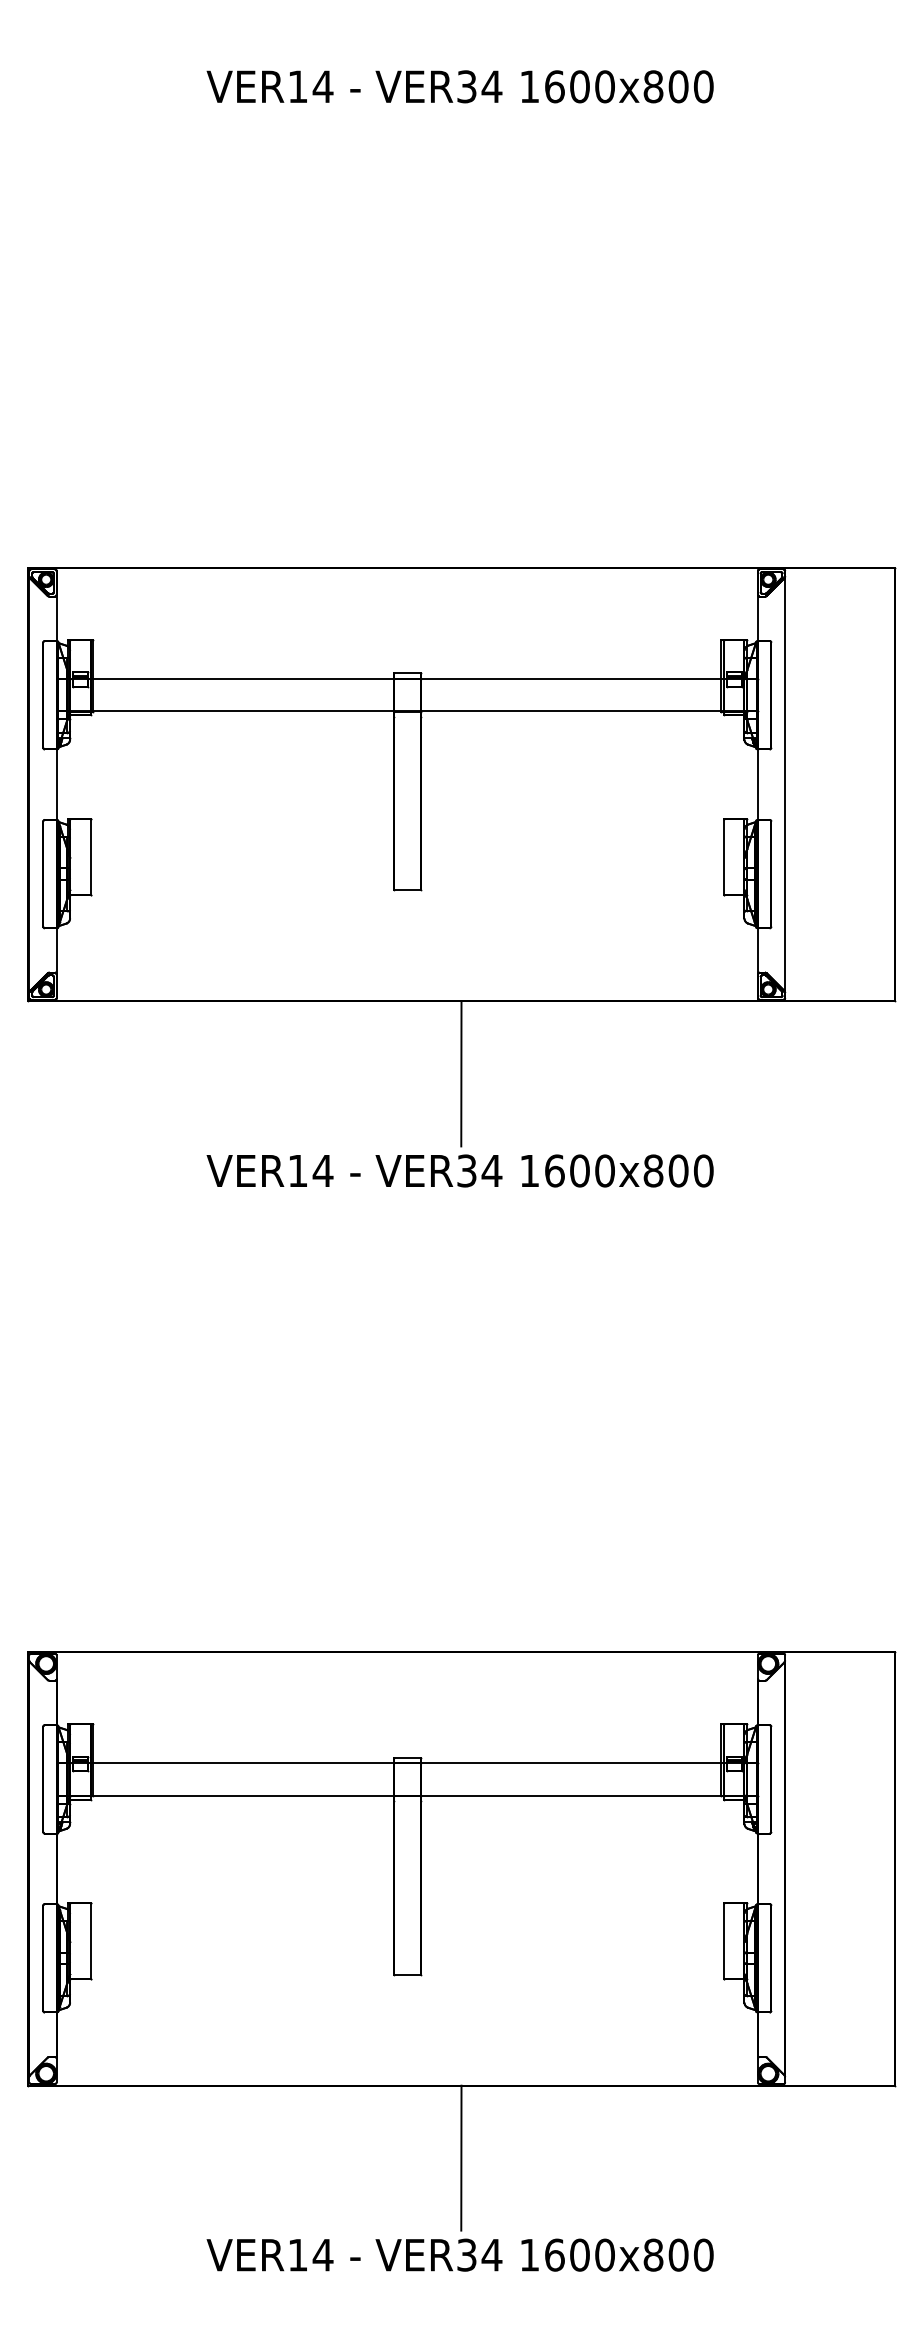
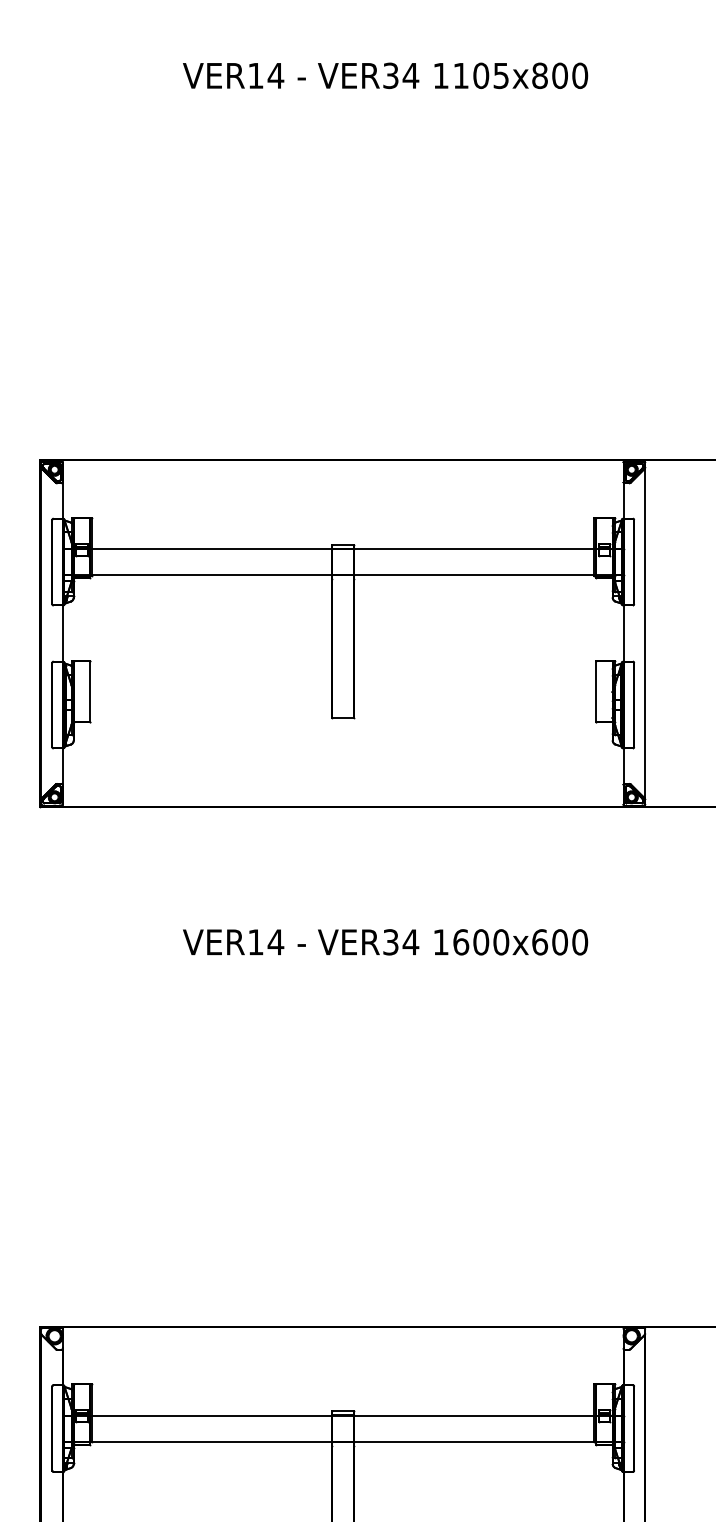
text: (579, 86) -> (480, 75), 1600x800 -> 1105x800
line: (461, 1073) -> (386, 864), removed
text: (653, 1170) -> (540, 941), 1600x800 -> 1600x600

